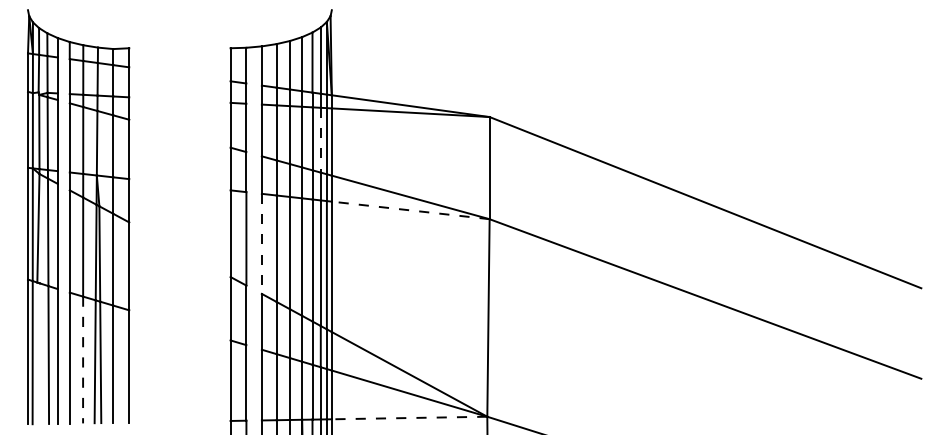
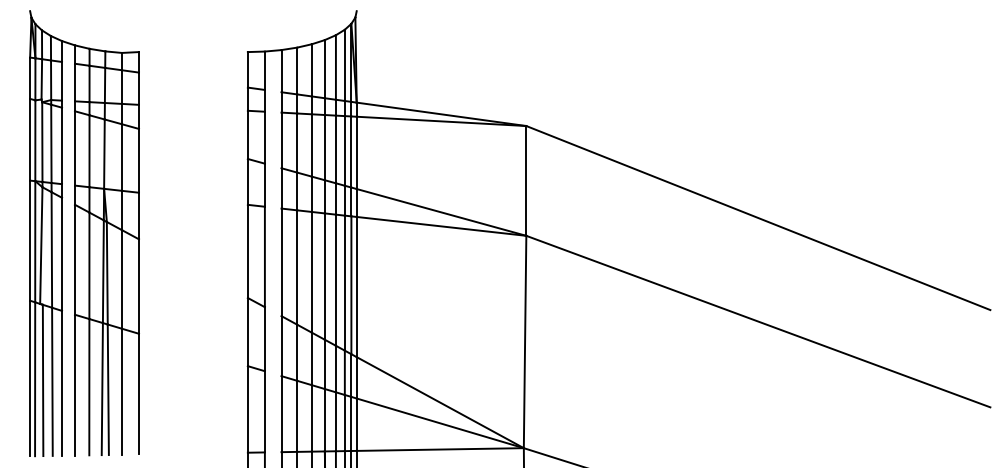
line: (320, 140) -> (344, 151), dashed -> solid
line: (410, 210) -> (441, 226), dashed -> solid
line: (261, 244) -> (281, 263), dashed -> solid
line: (39, 353) -> (42, 380), added
line: (83, 360) -> (89, 387), dashed -> solid
line: (409, 418) -> (440, 450), dashed -> solid

